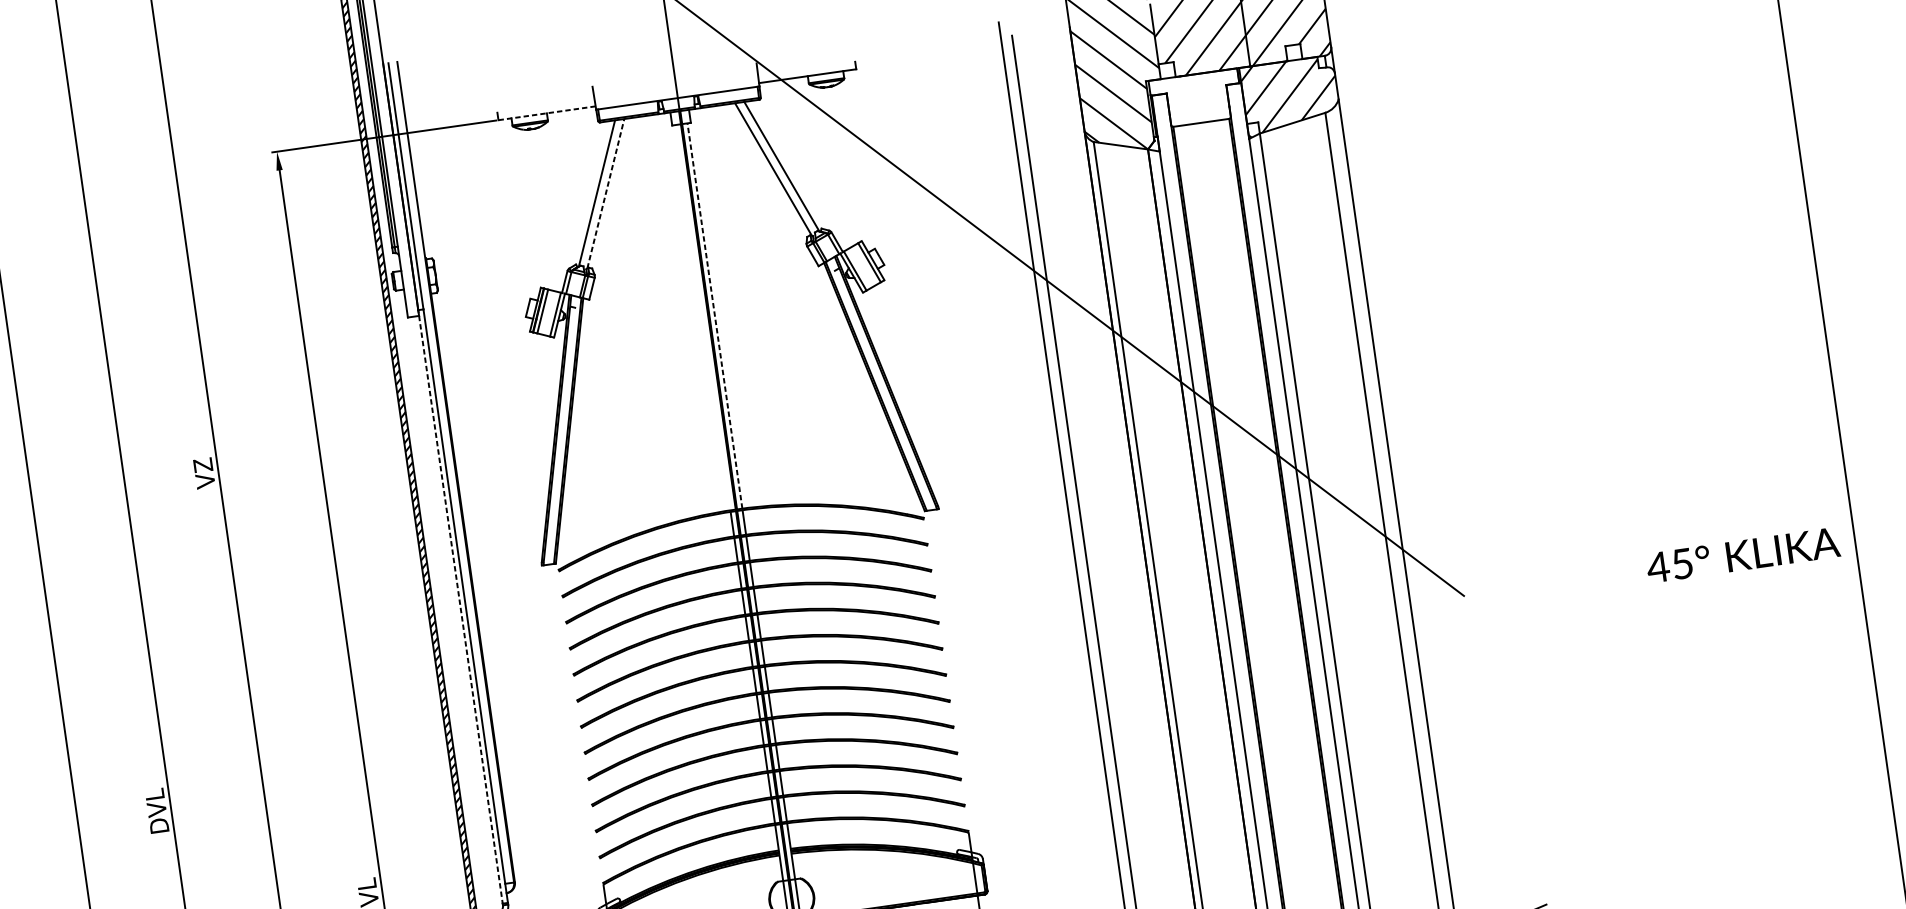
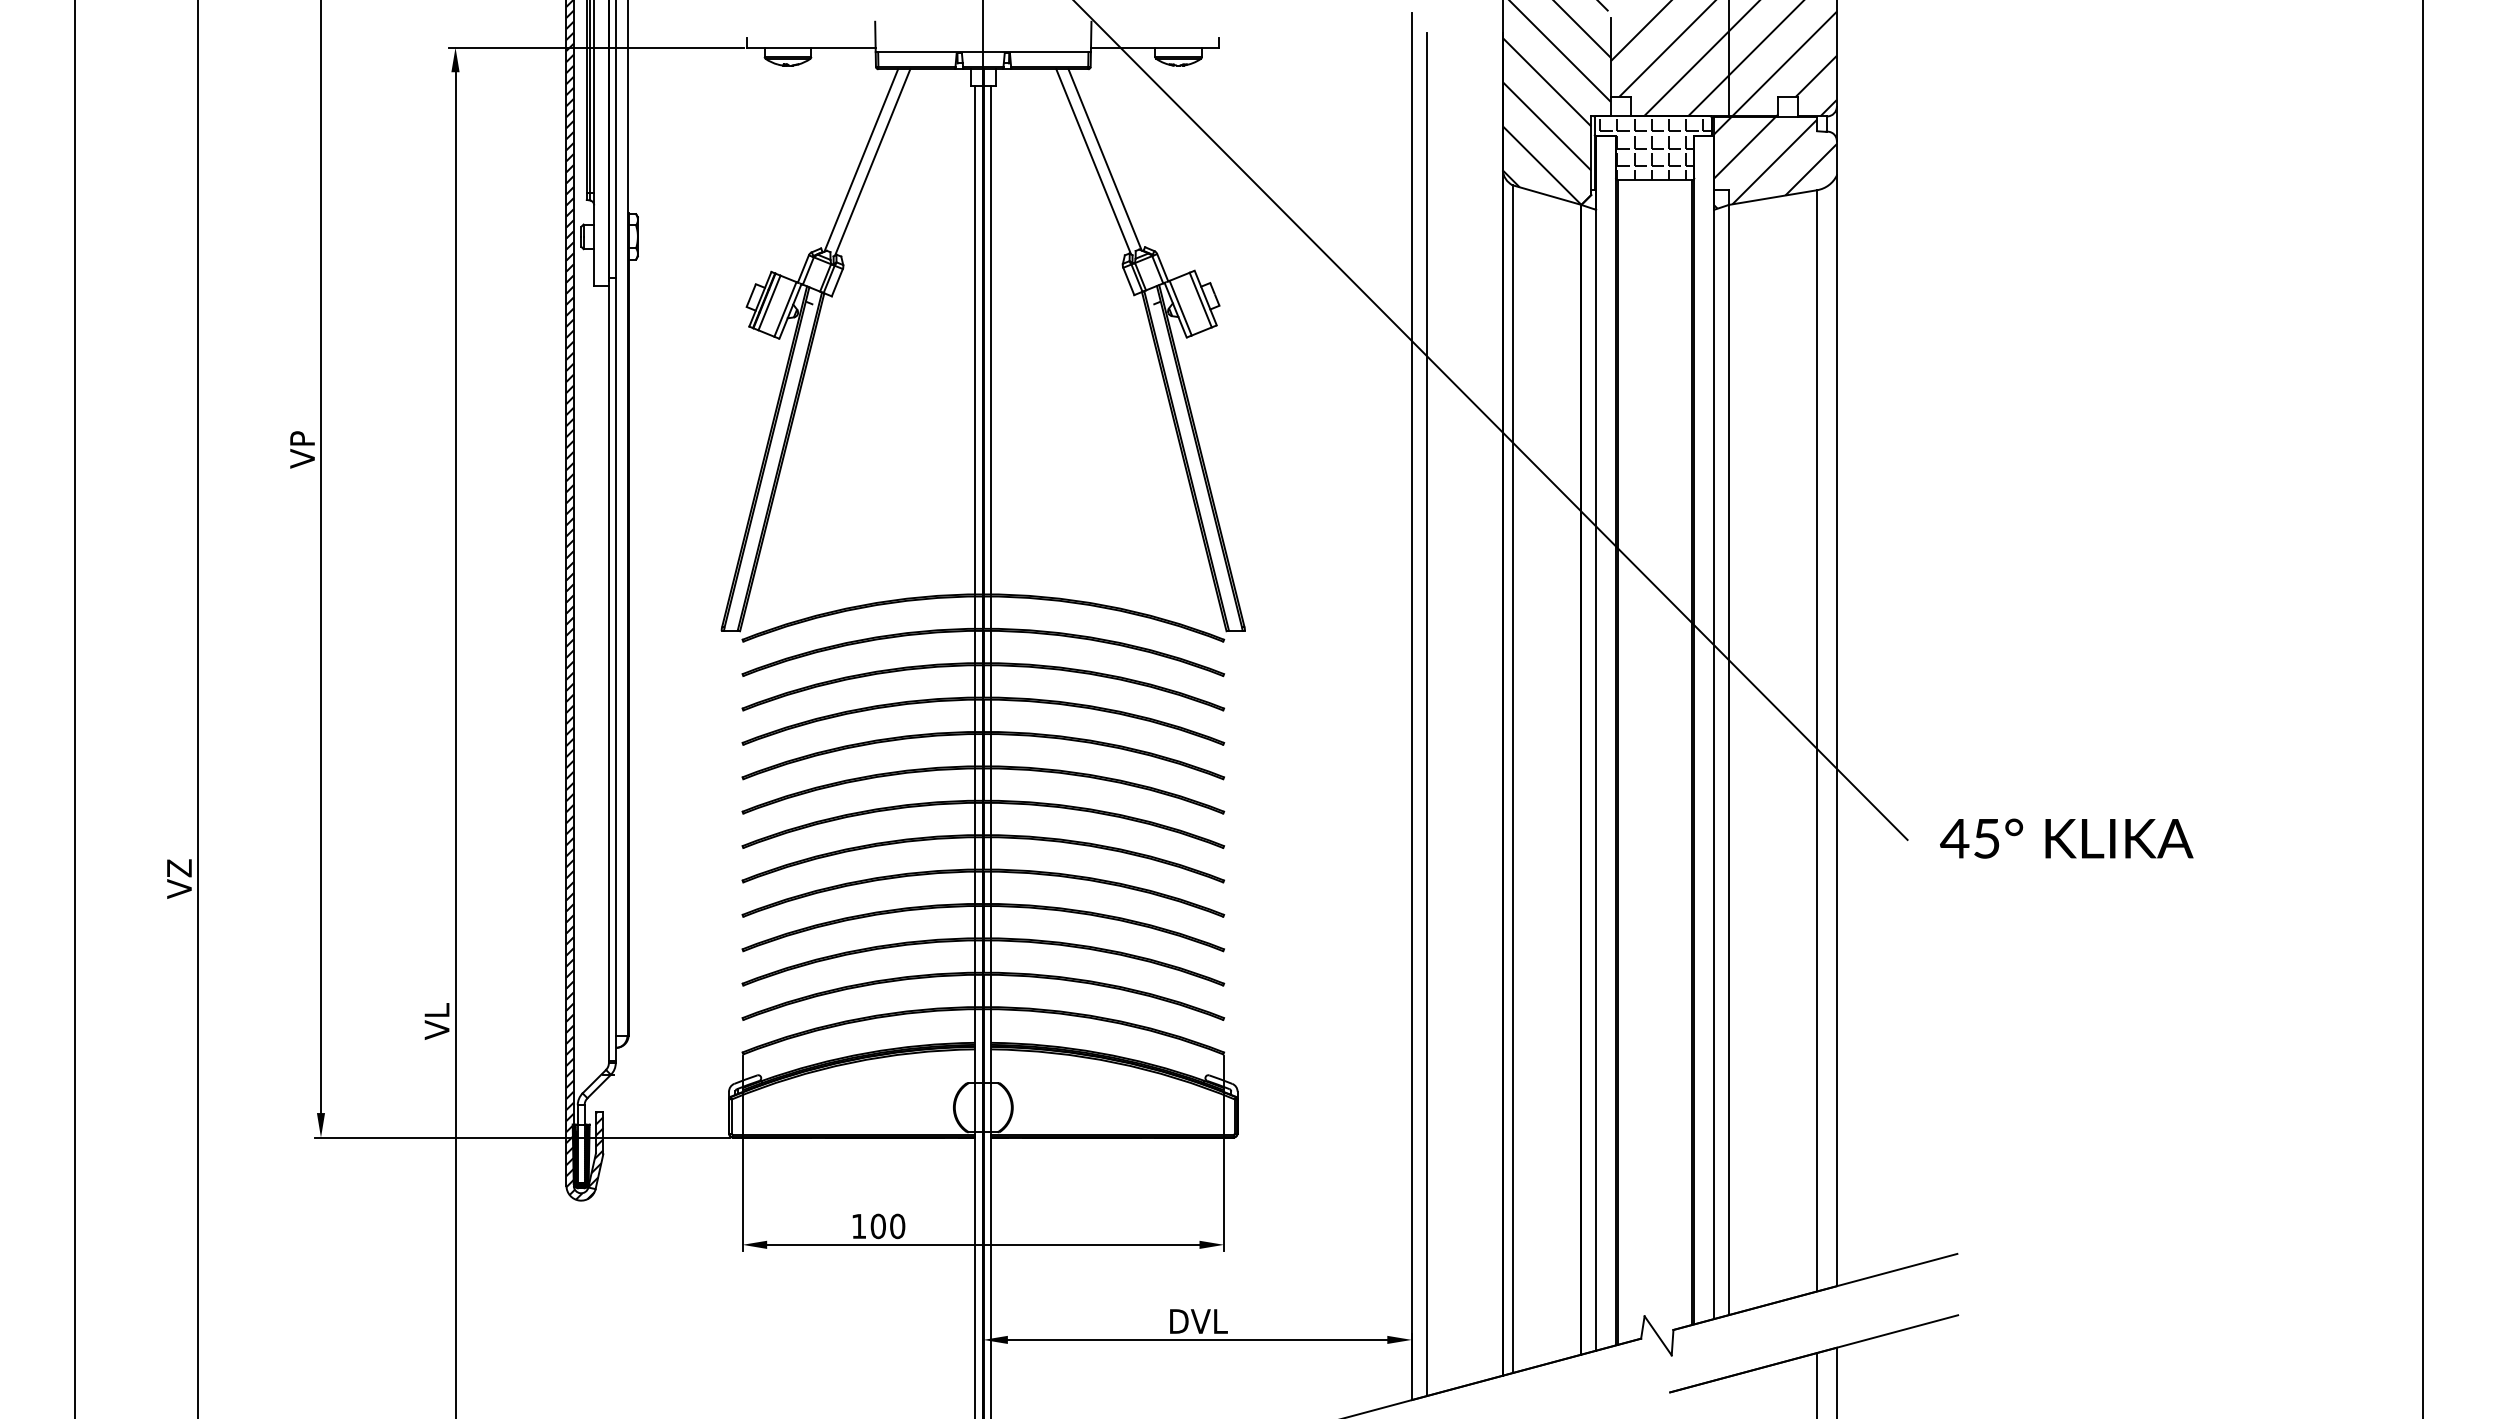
hatch: (1195, 99) -> (1652, 149), added
line: (547, 113) -> (811, 47), dashed -> solid
line: (605, 193) -> (872, 161), dashed -> solid
line: (715, 315) -> (991, 340), dashed -> solid
line: (703, 317) -> (975, 340), added
text: (204, 473) -> (302, 449), VZ -> VP
text: (1742, 555) -> (2066, 838), moved
line: (460, 609) -> (608, 673), dashed -> solid
text: (157, 811) -> (179, 877), DVL -> VZ

